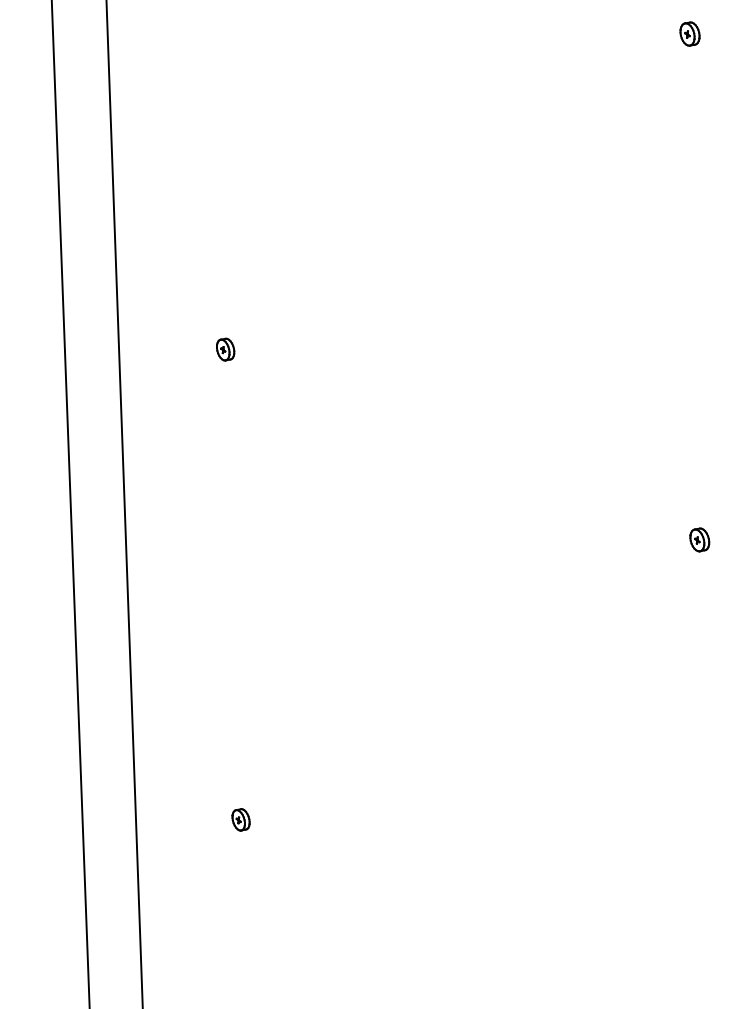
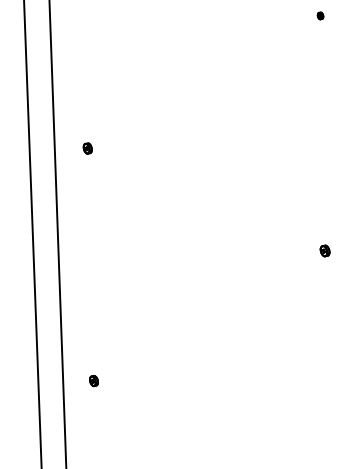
part: (689, 33) -> (320, 15), size x0.6
part: (224, 349) -> (87, 148), moved
part: (240, 820) -> (93, 381), moved

